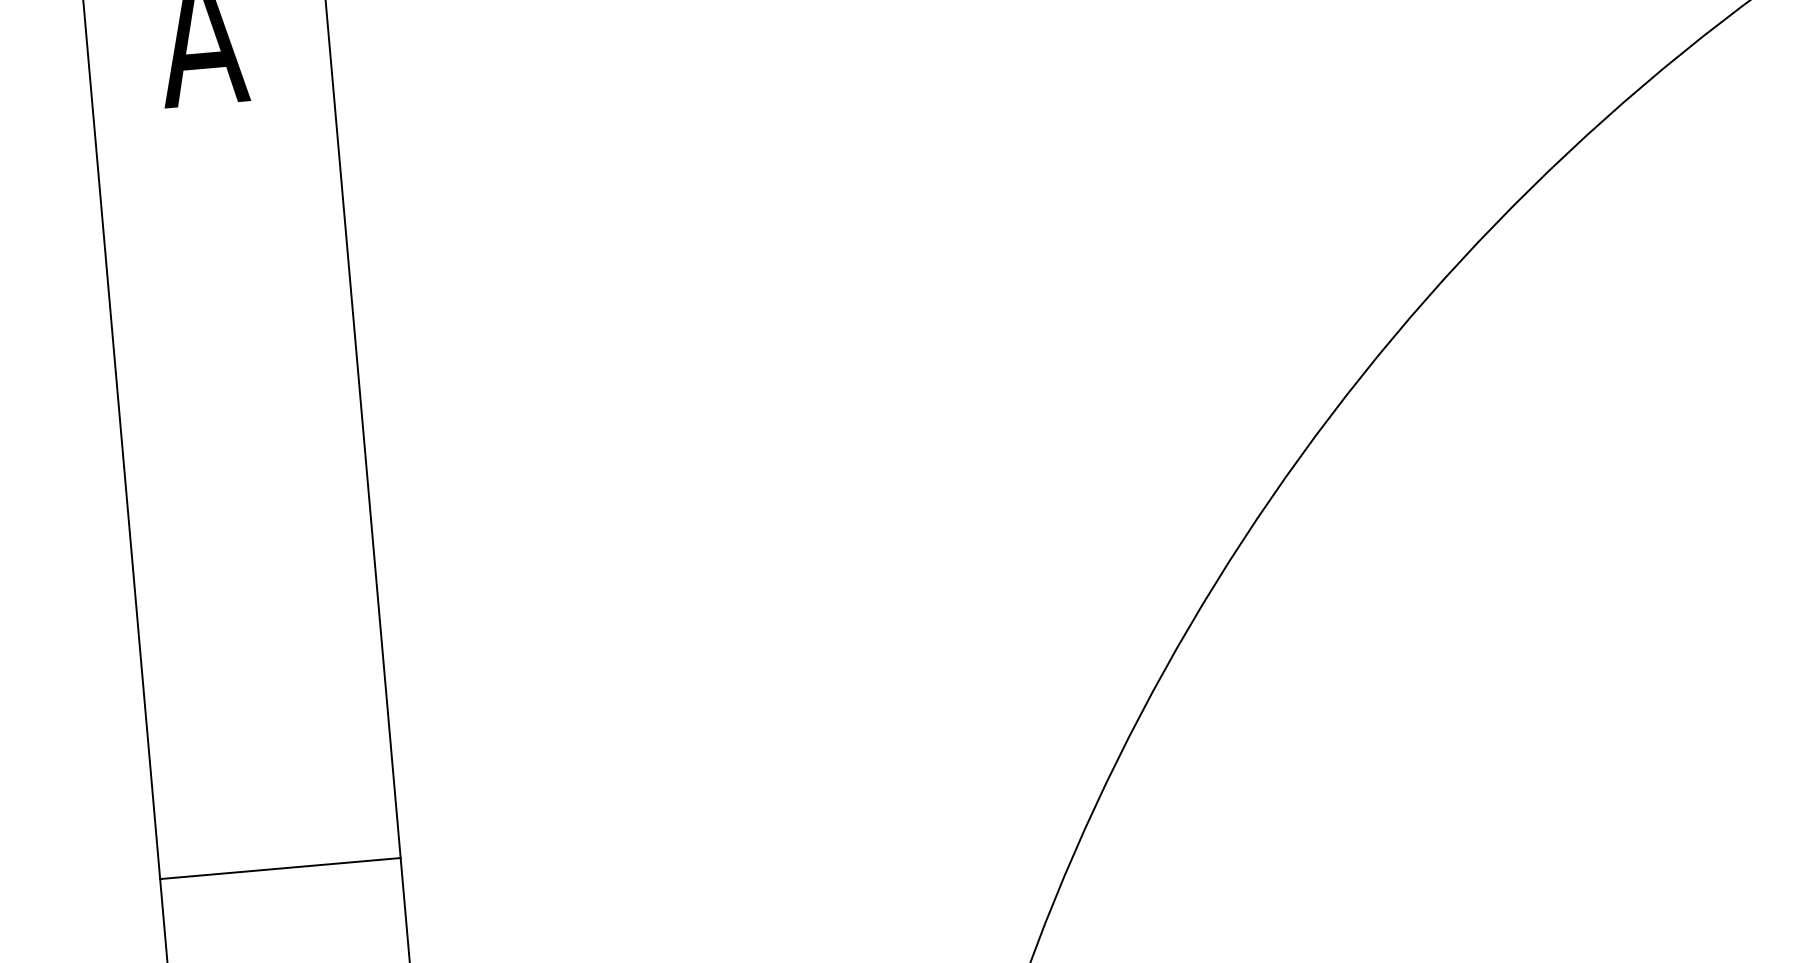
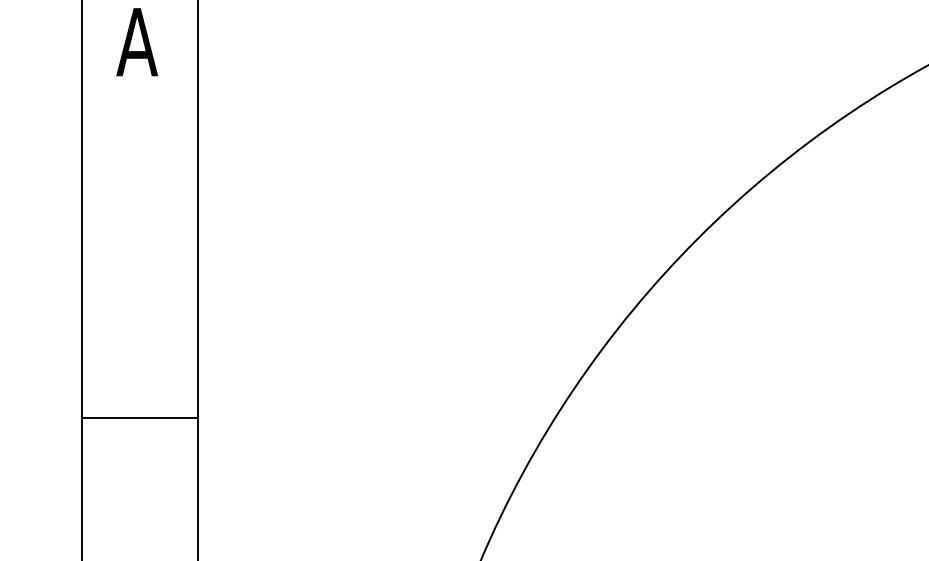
line: (279, 869) -> (139, 418), moved

